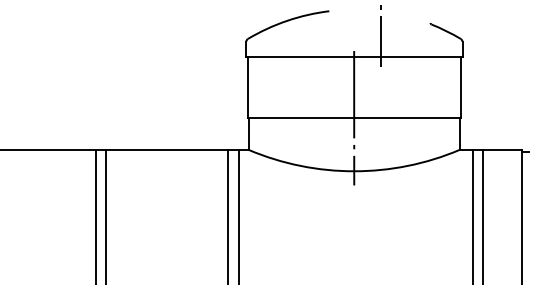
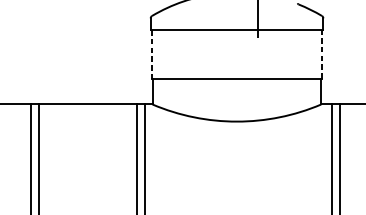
line: (247, 87) -> (151, 54), solid -> dashed
line: (460, 87) -> (321, 54), solid -> dashed
line: (354, 118) -> (237, 79), removed

